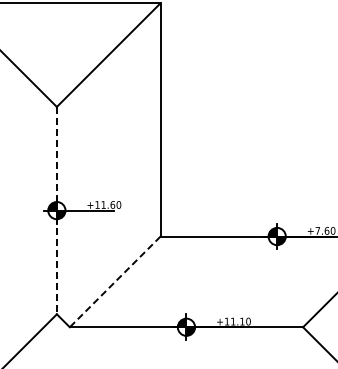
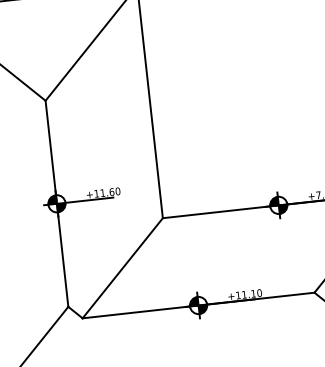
line: (56, 210) -> (56, 203), dashed -> solid
line: (114, 282) -> (122, 268), dashed -> solid

